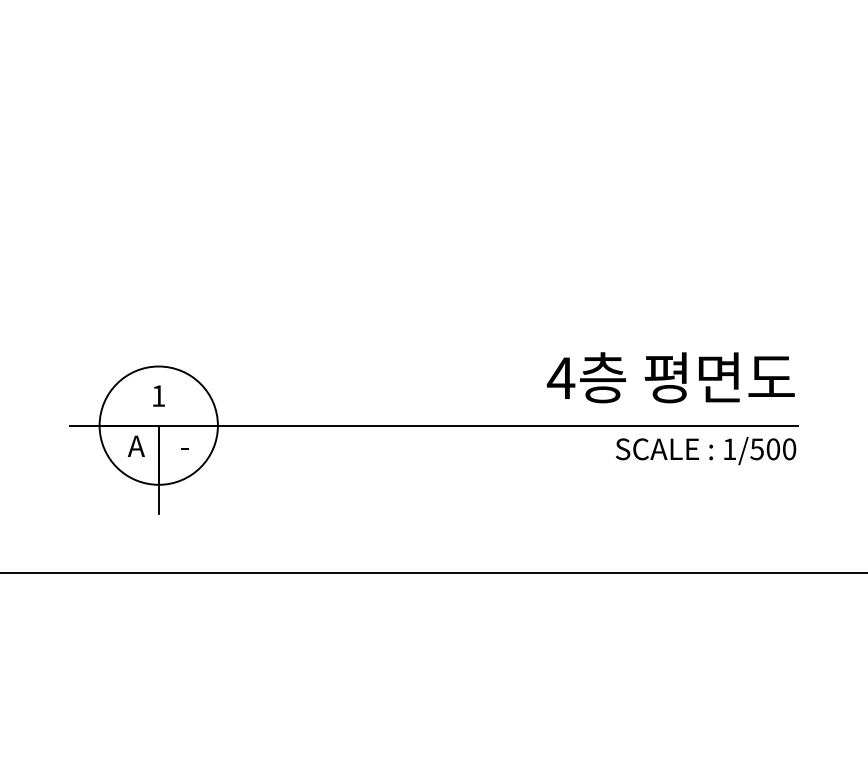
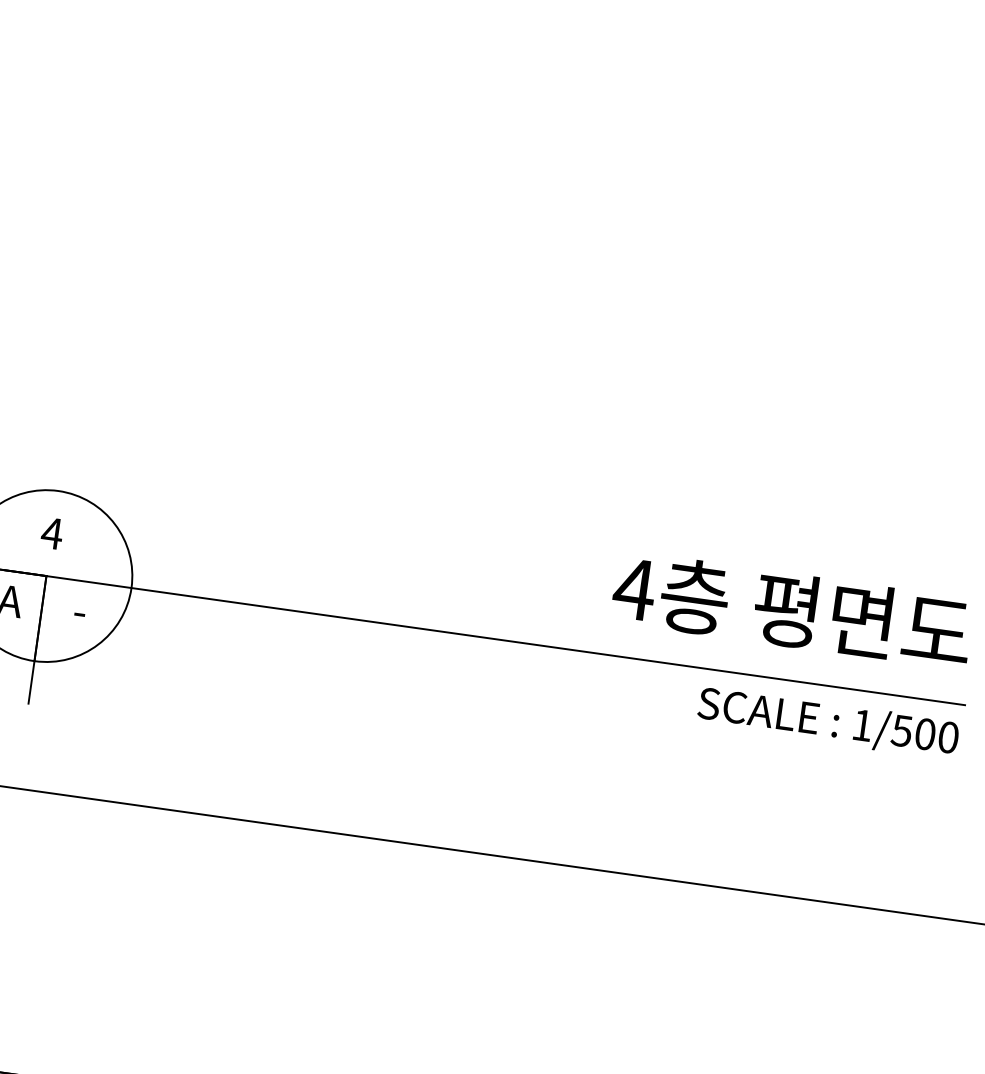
text: (158, 395) -> (52, 532), 1 -> 4

